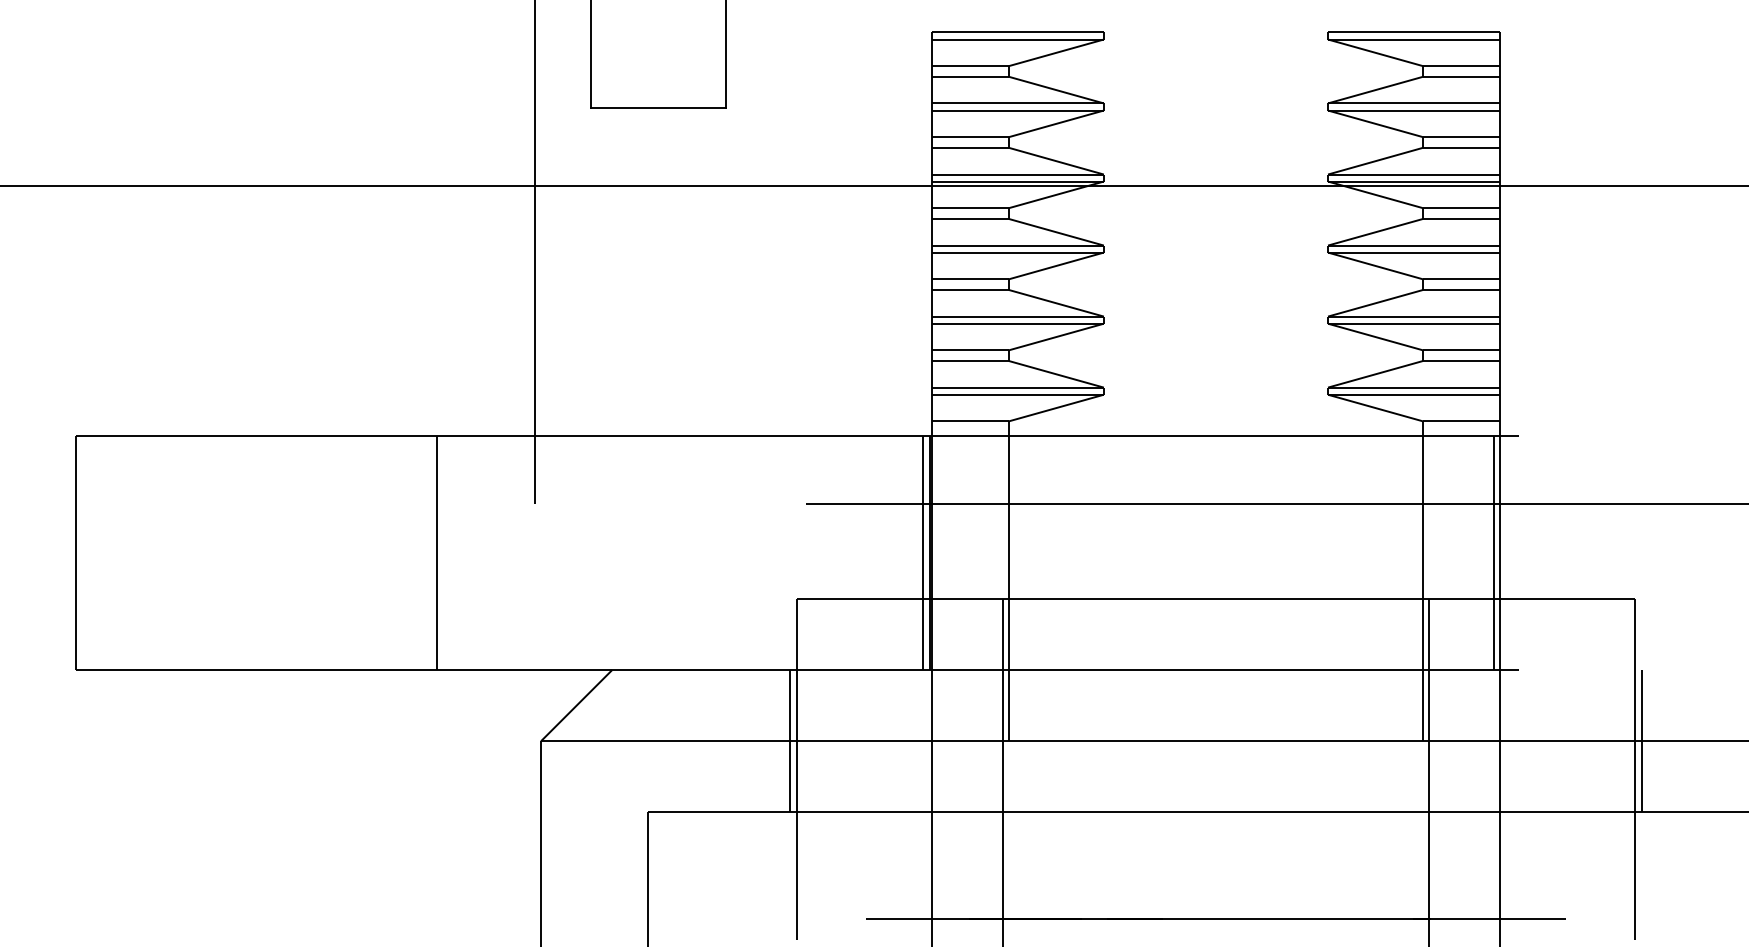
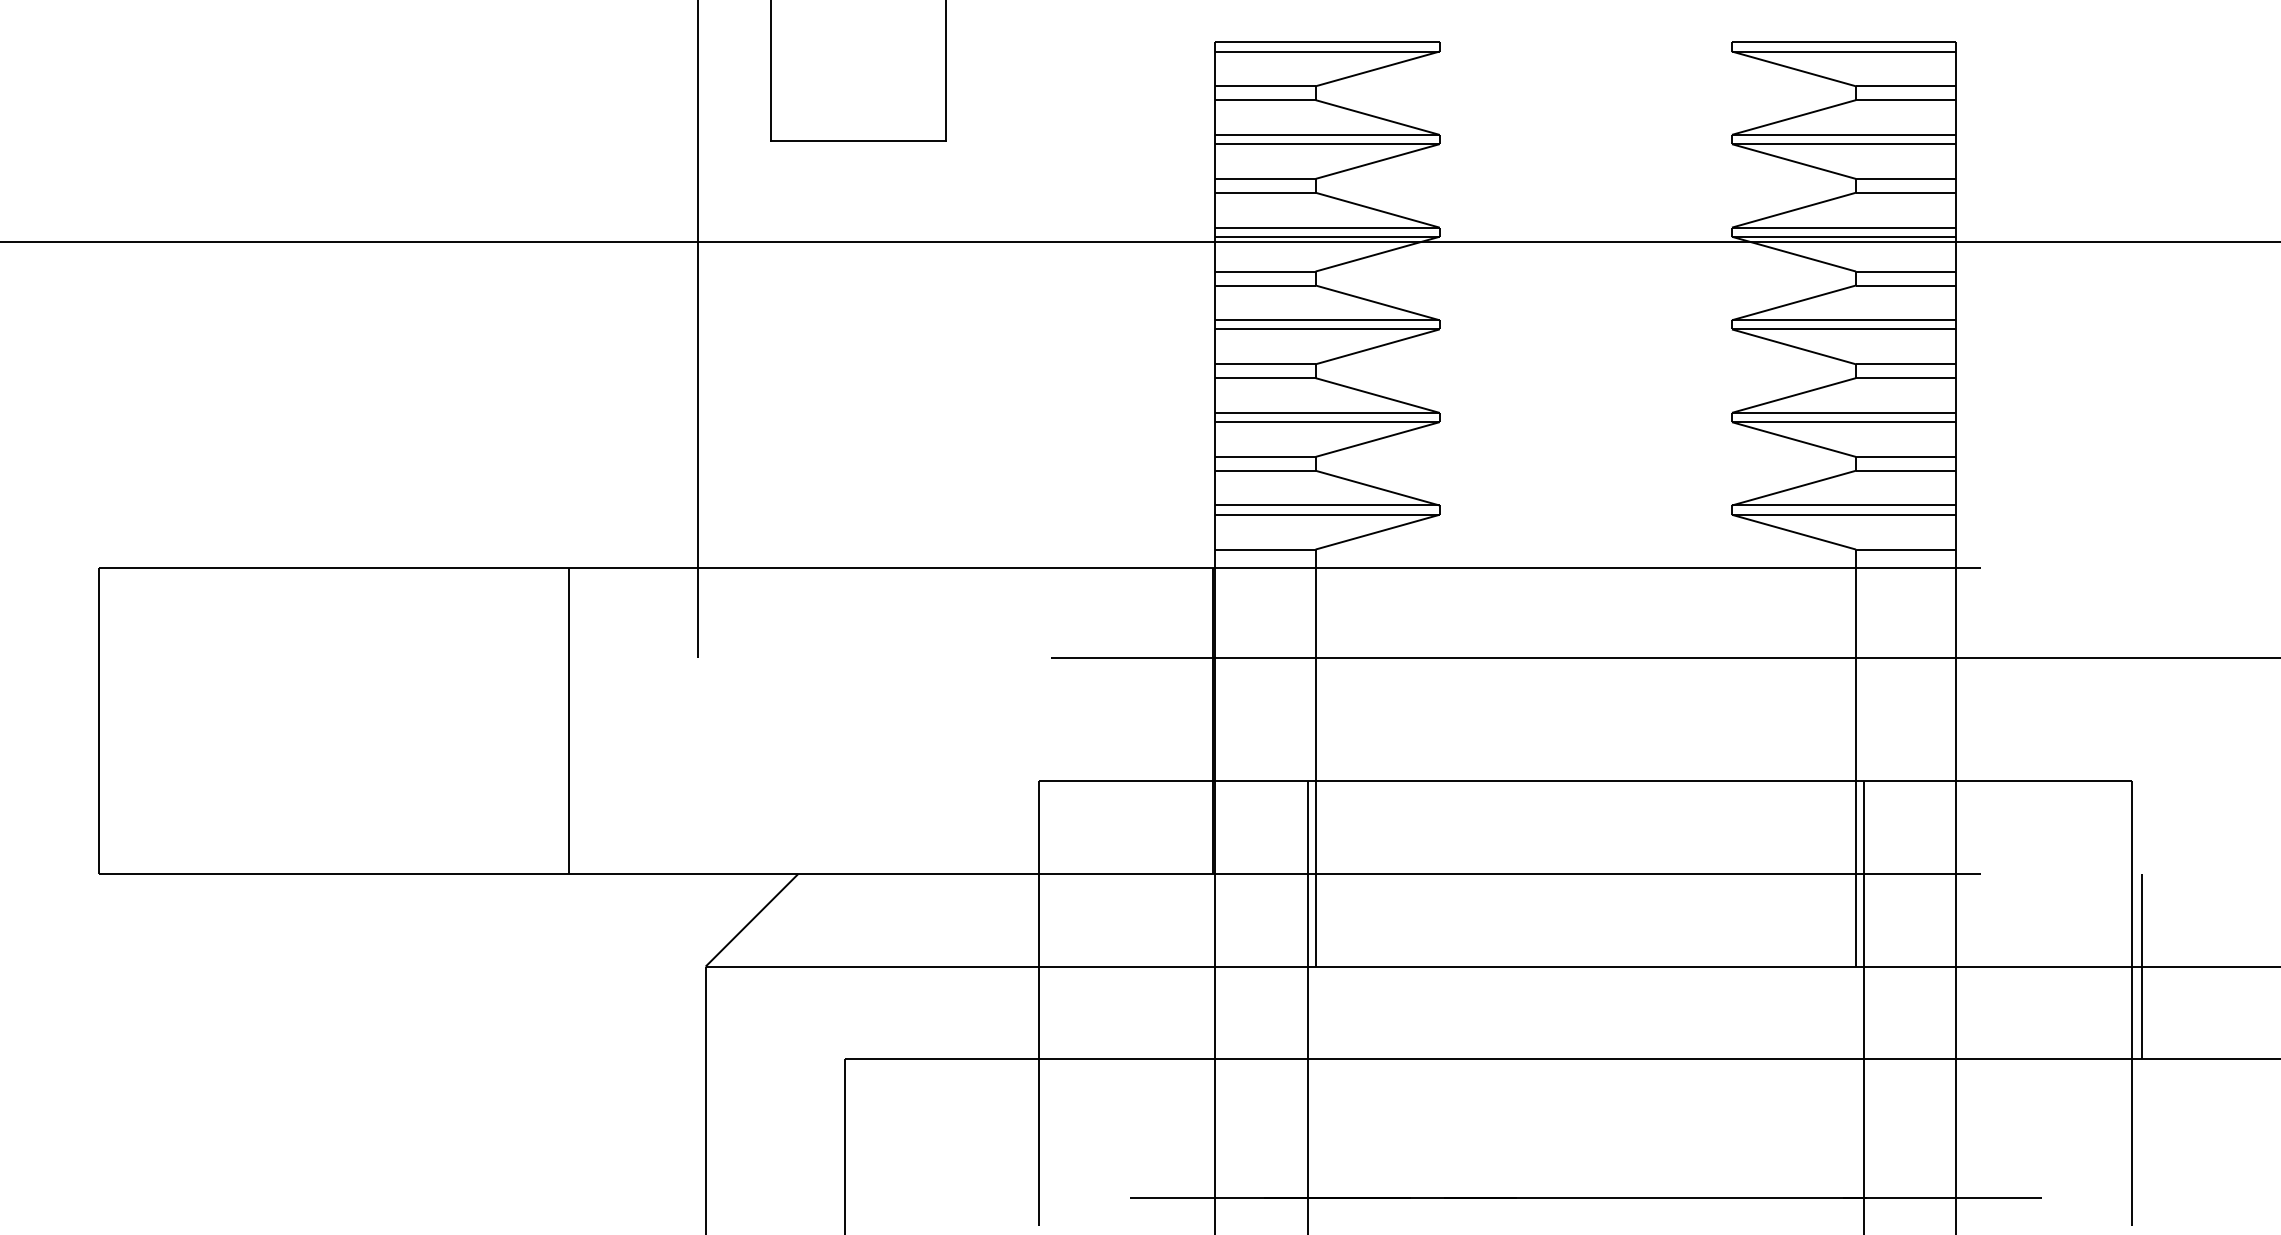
line: (923, 552) -> (1204, 720), removed
line: (1493, 552) -> (1947, 720), removed
line: (789, 741) -> (1029, 966), removed

